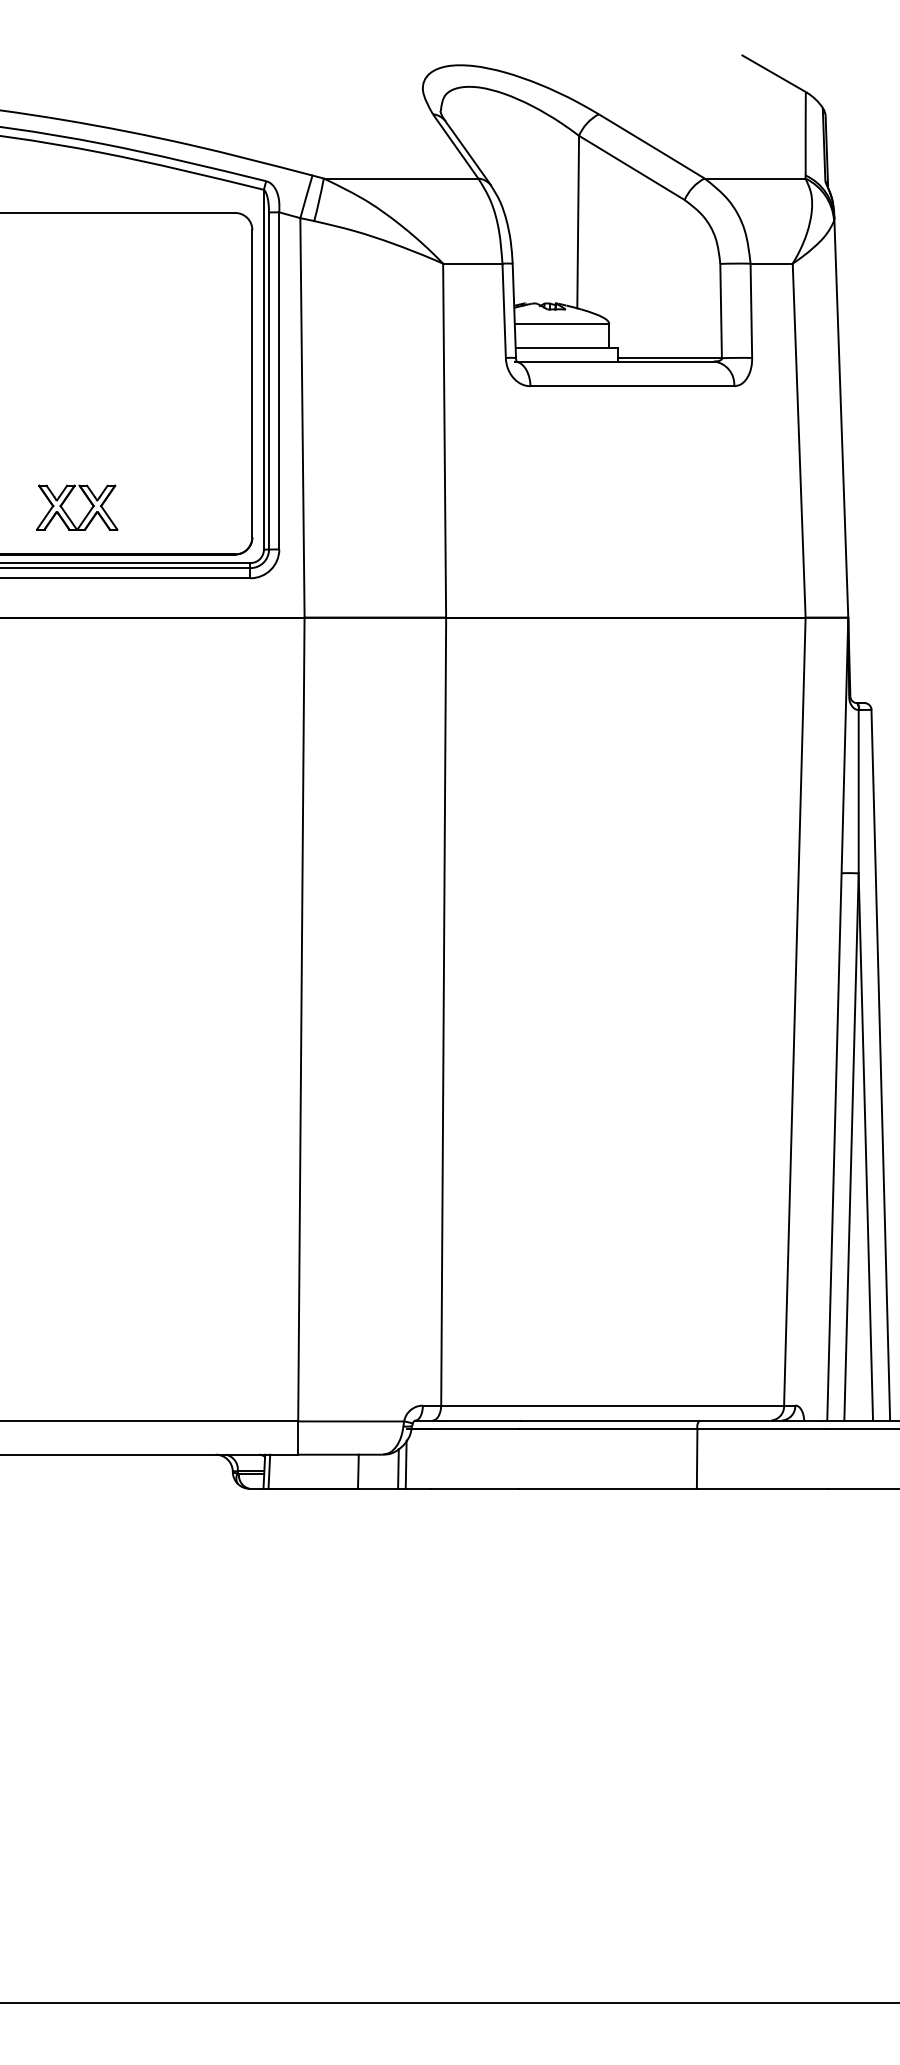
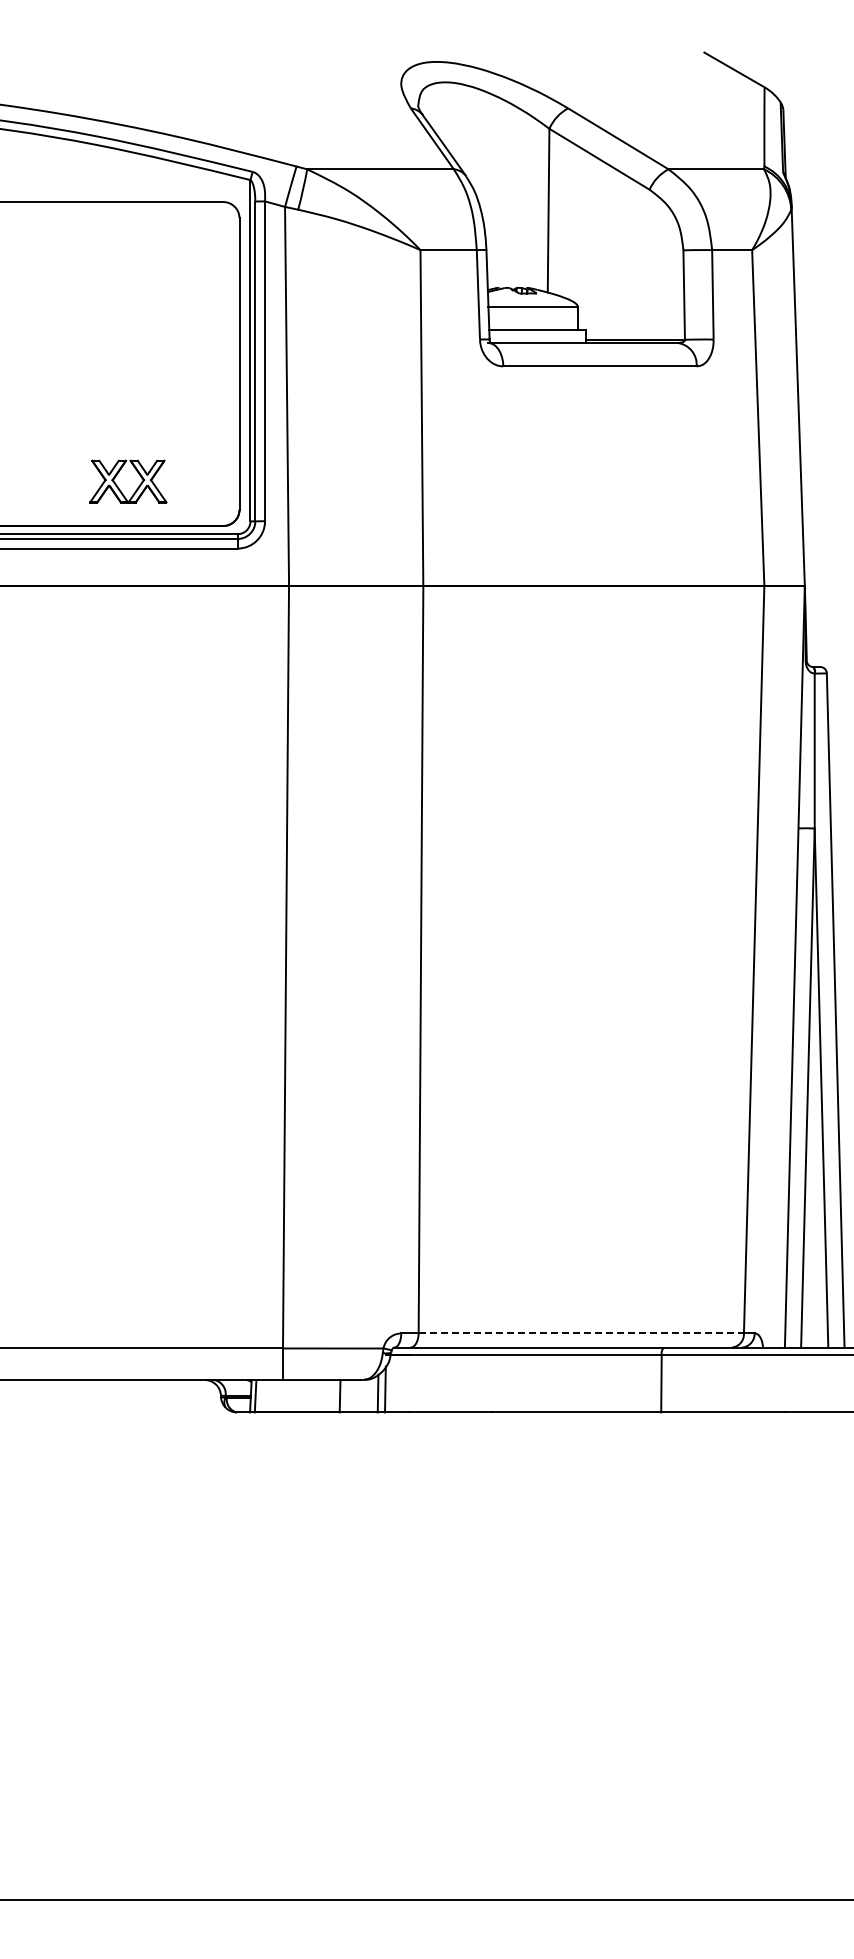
part: (86, 513) -> (137, 487), moved
line: (612, 1405) -> (581, 1333), solid -> dashed

